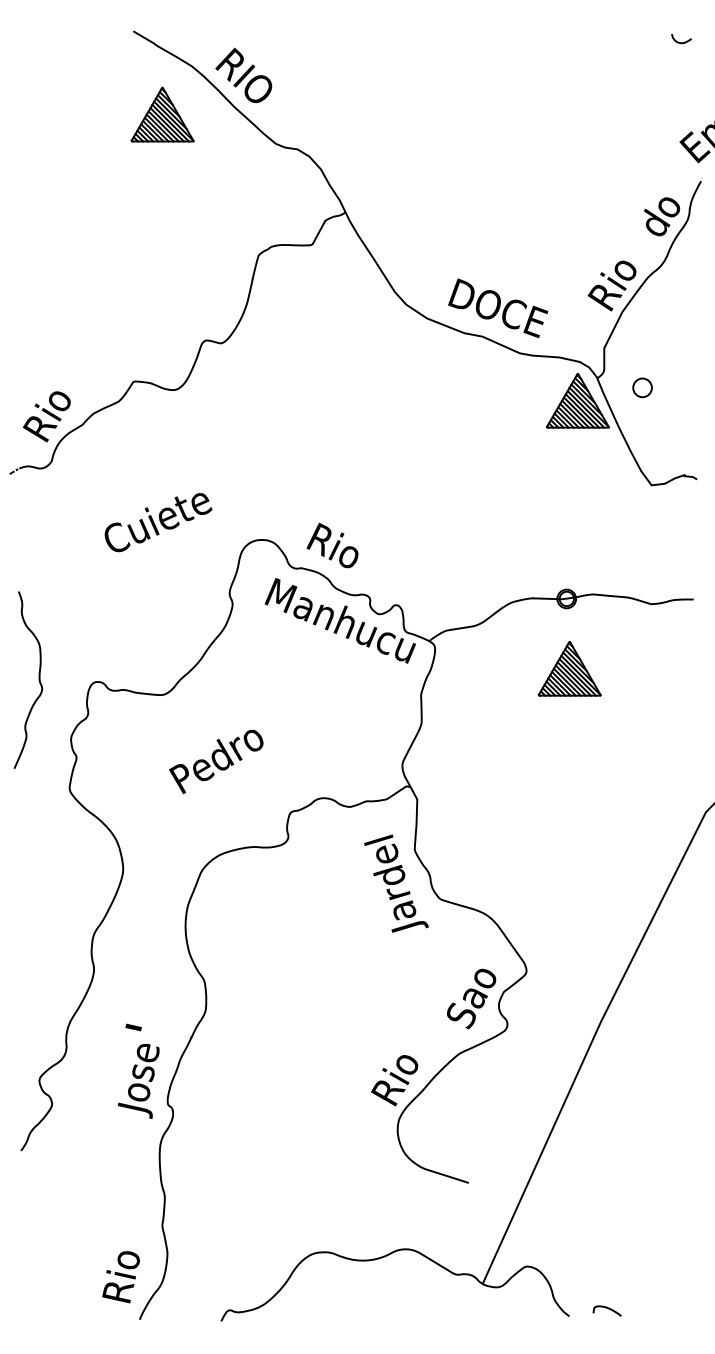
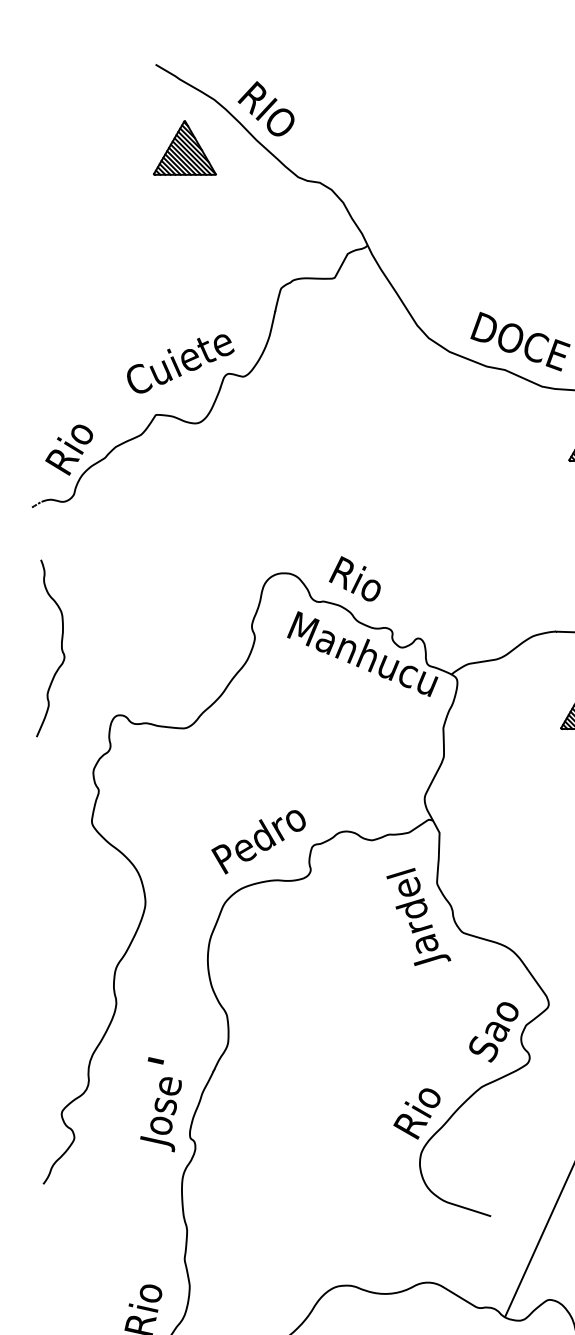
text: (158, 522) -> (180, 363), moved
curve: (38, 679) -> (60, 647), moved
text: (216, 761) -> (258, 841), moved

